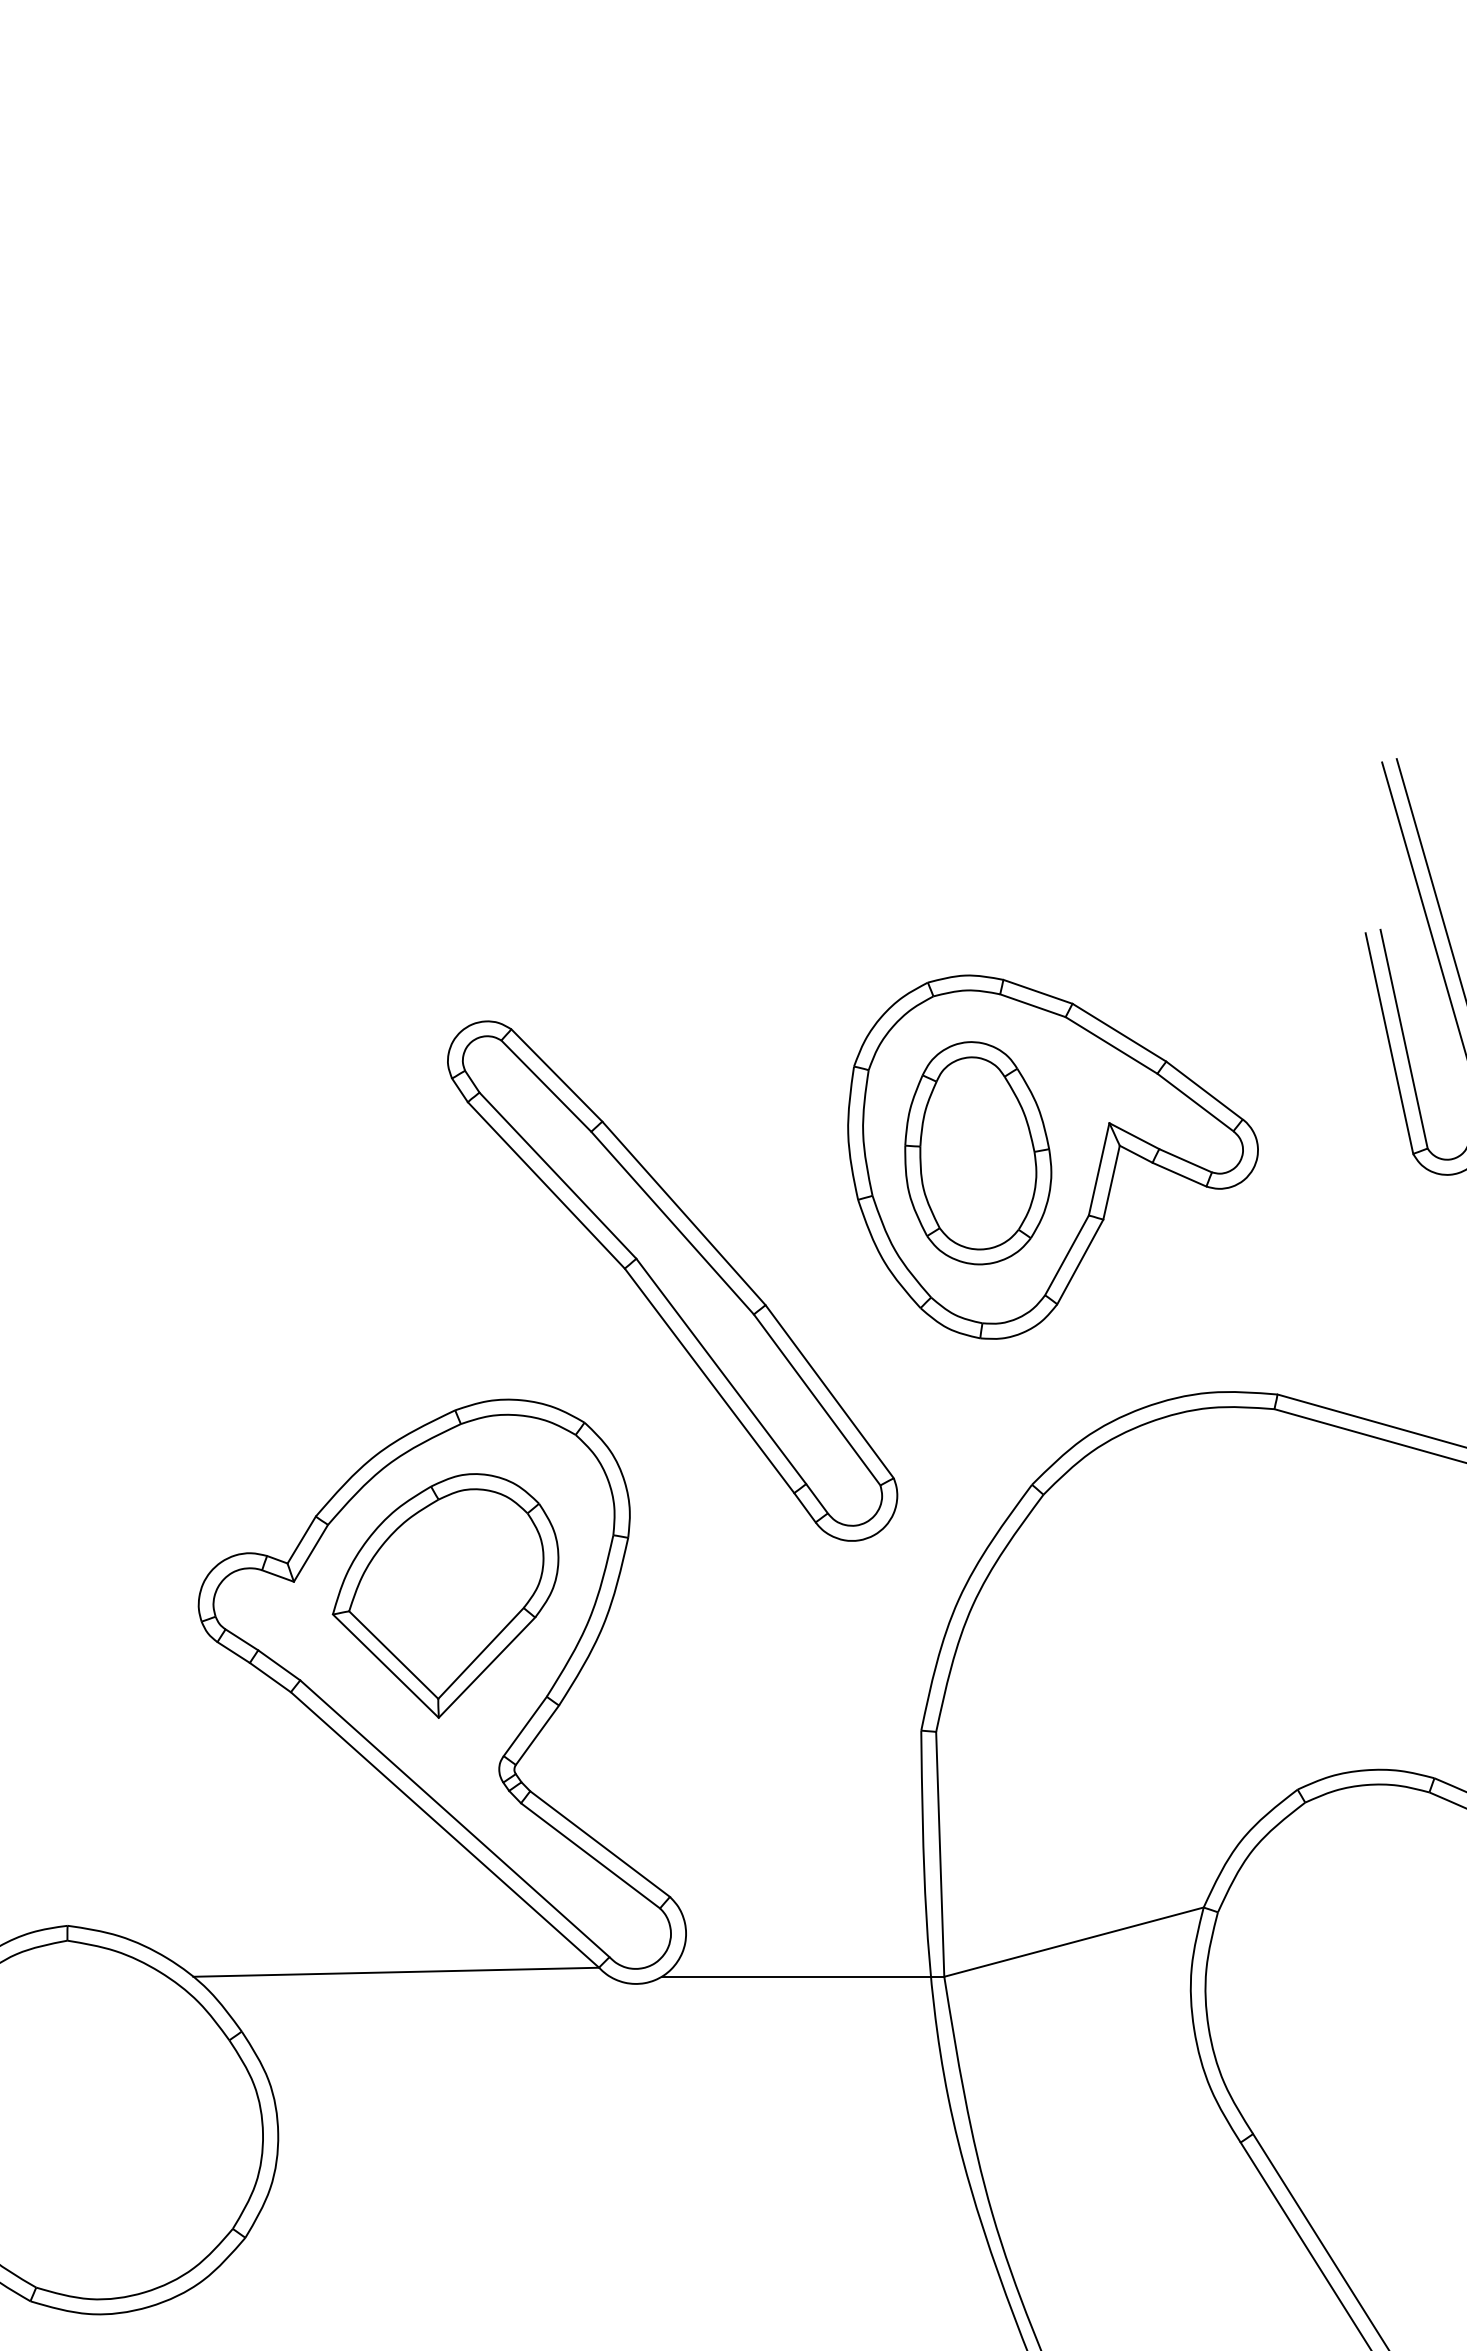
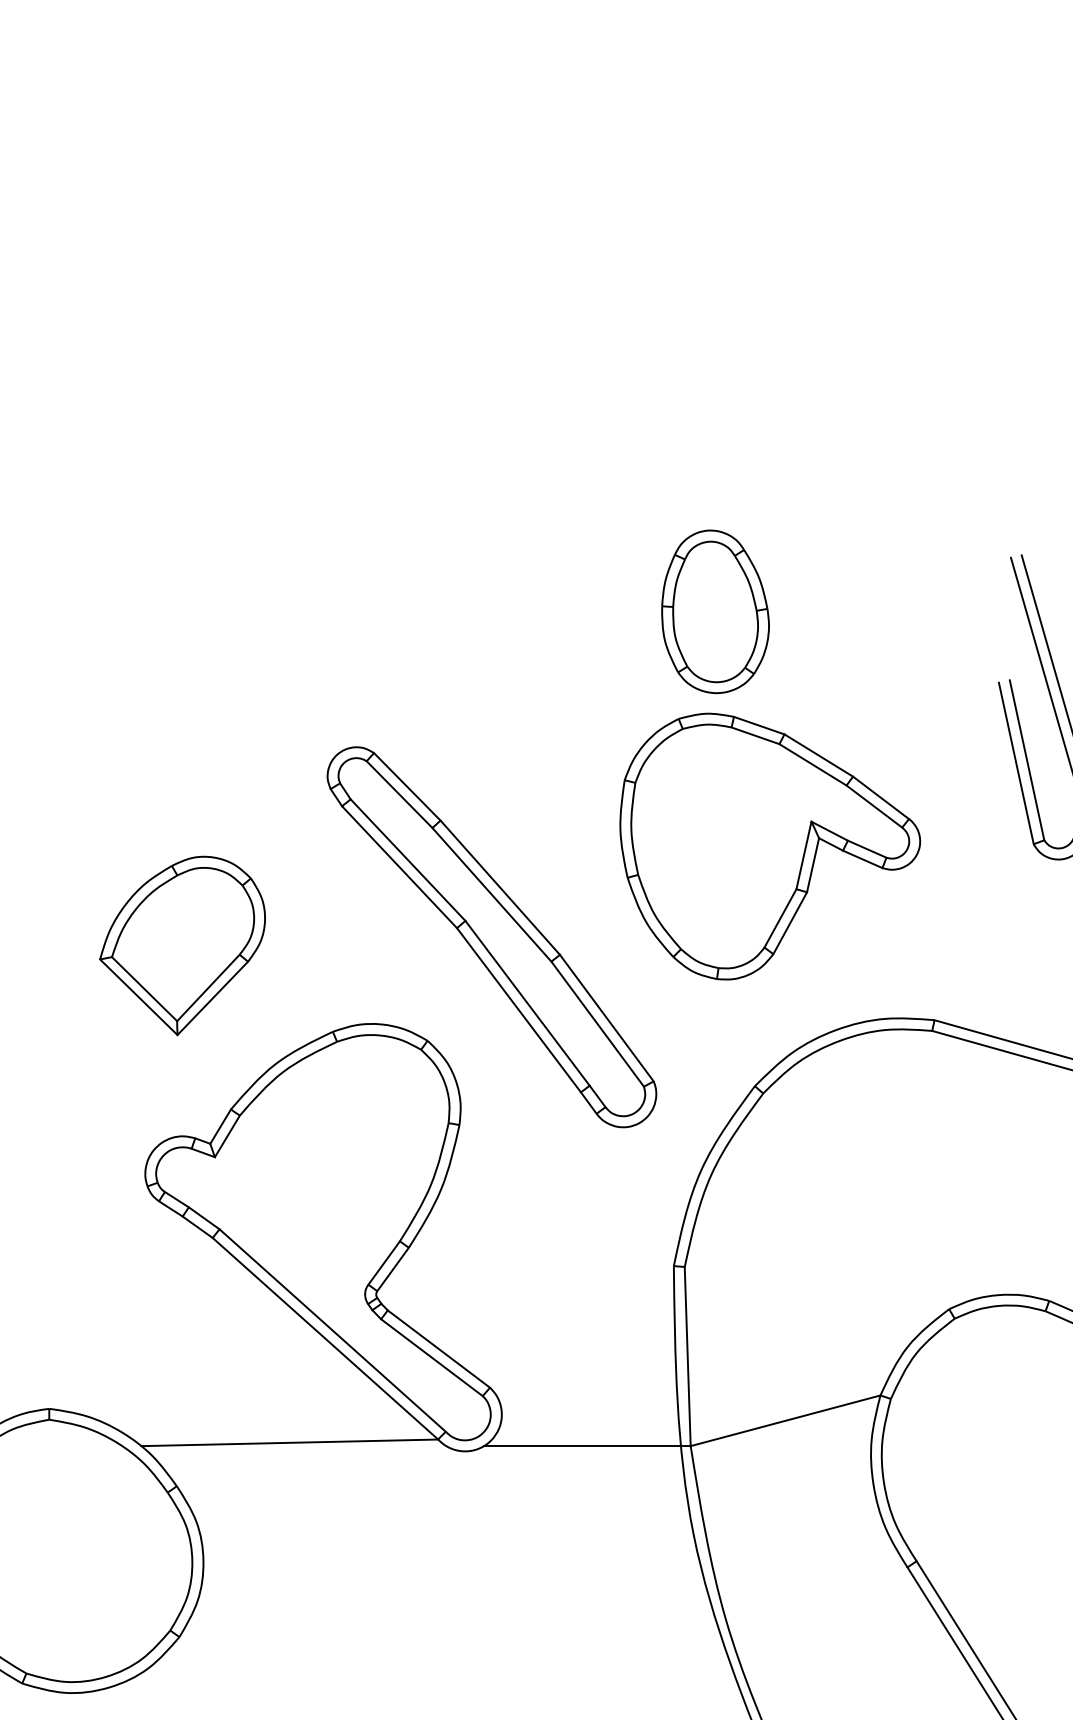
part: (978, 1153) -> (715, 612), moved
part: (445, 1595) -> (182, 945), moved

